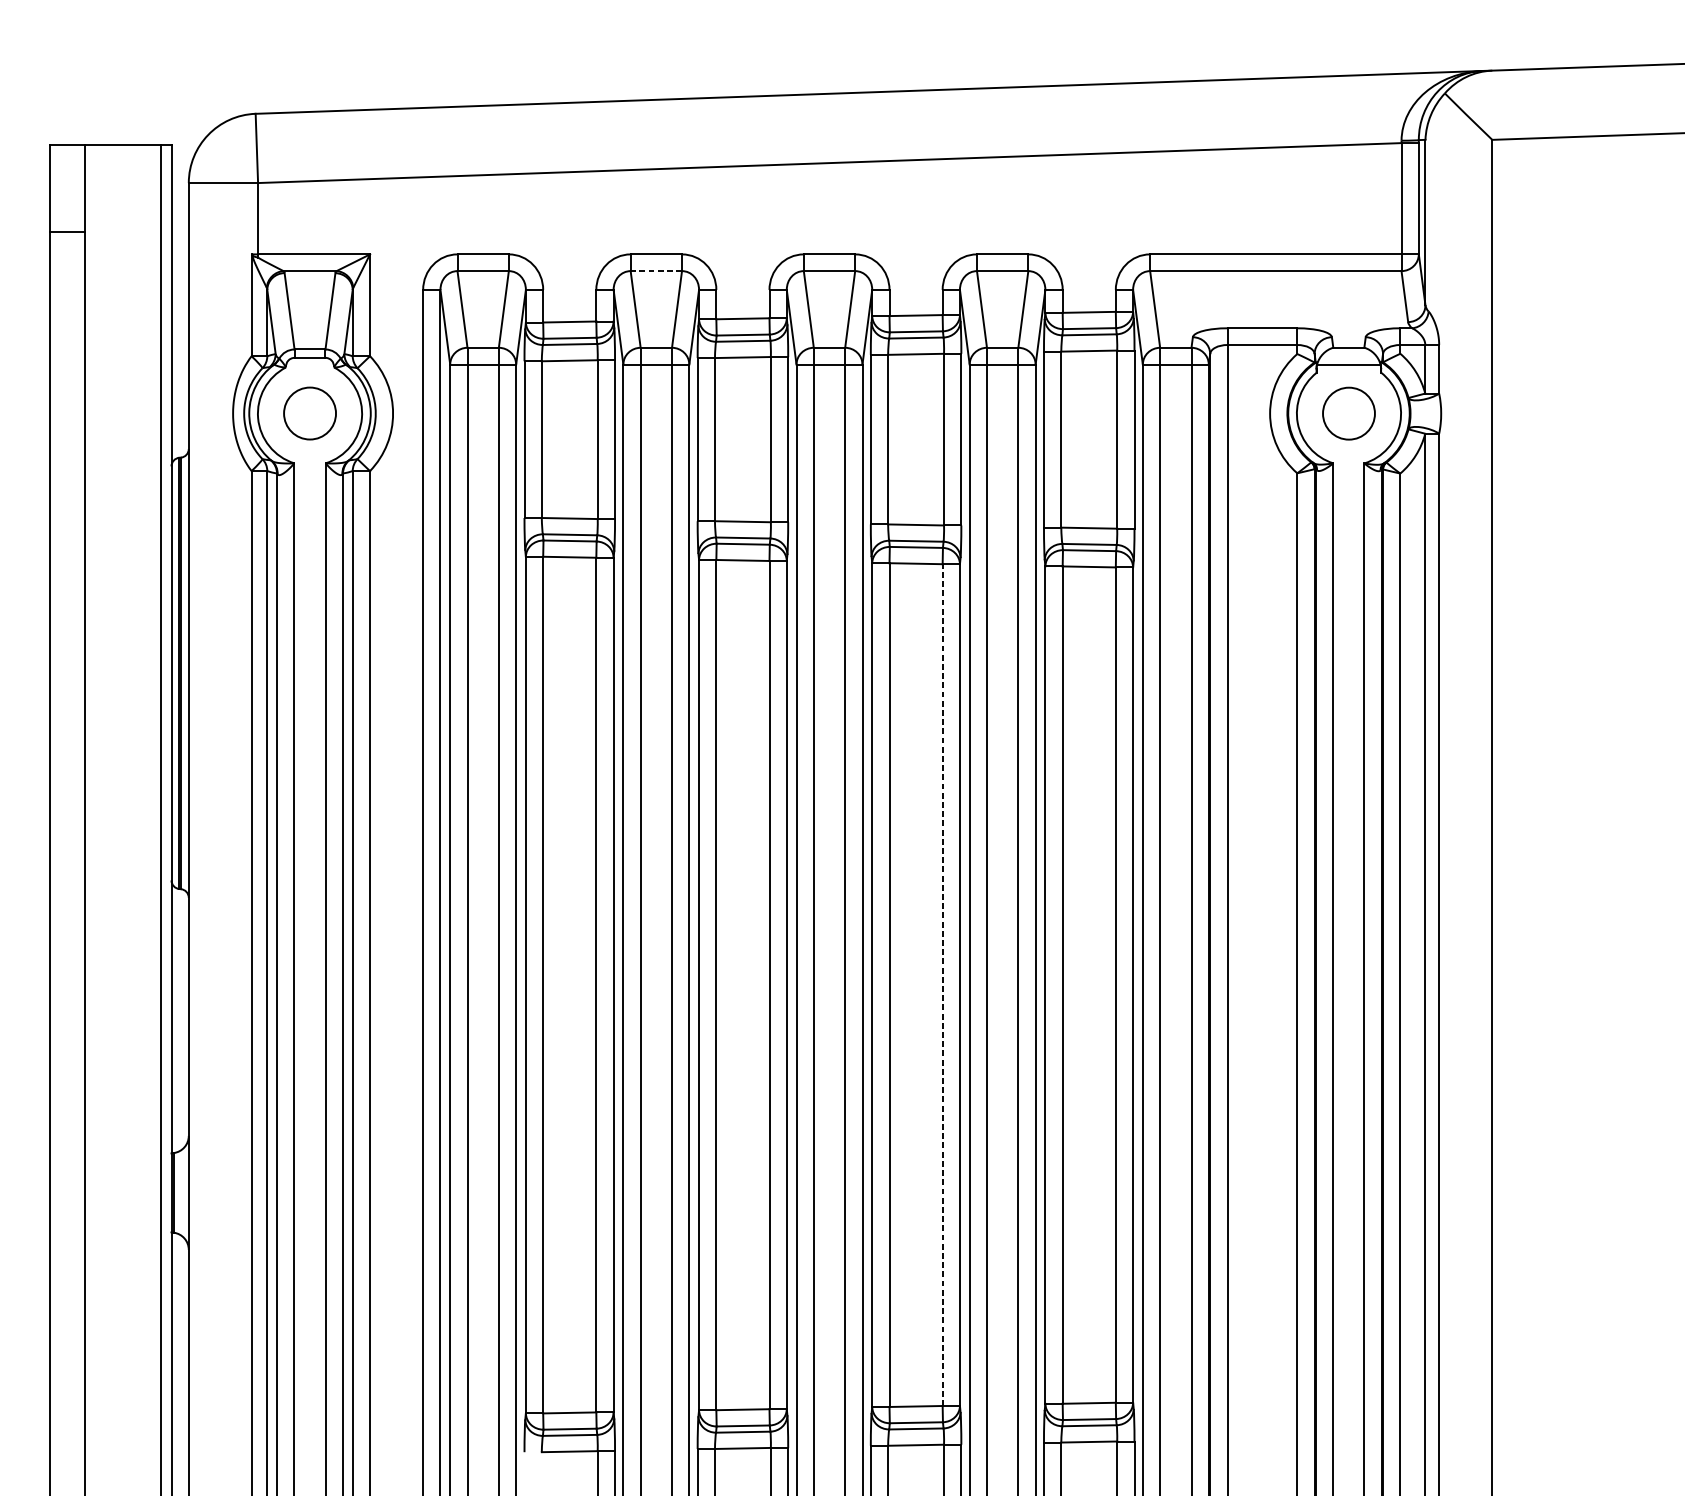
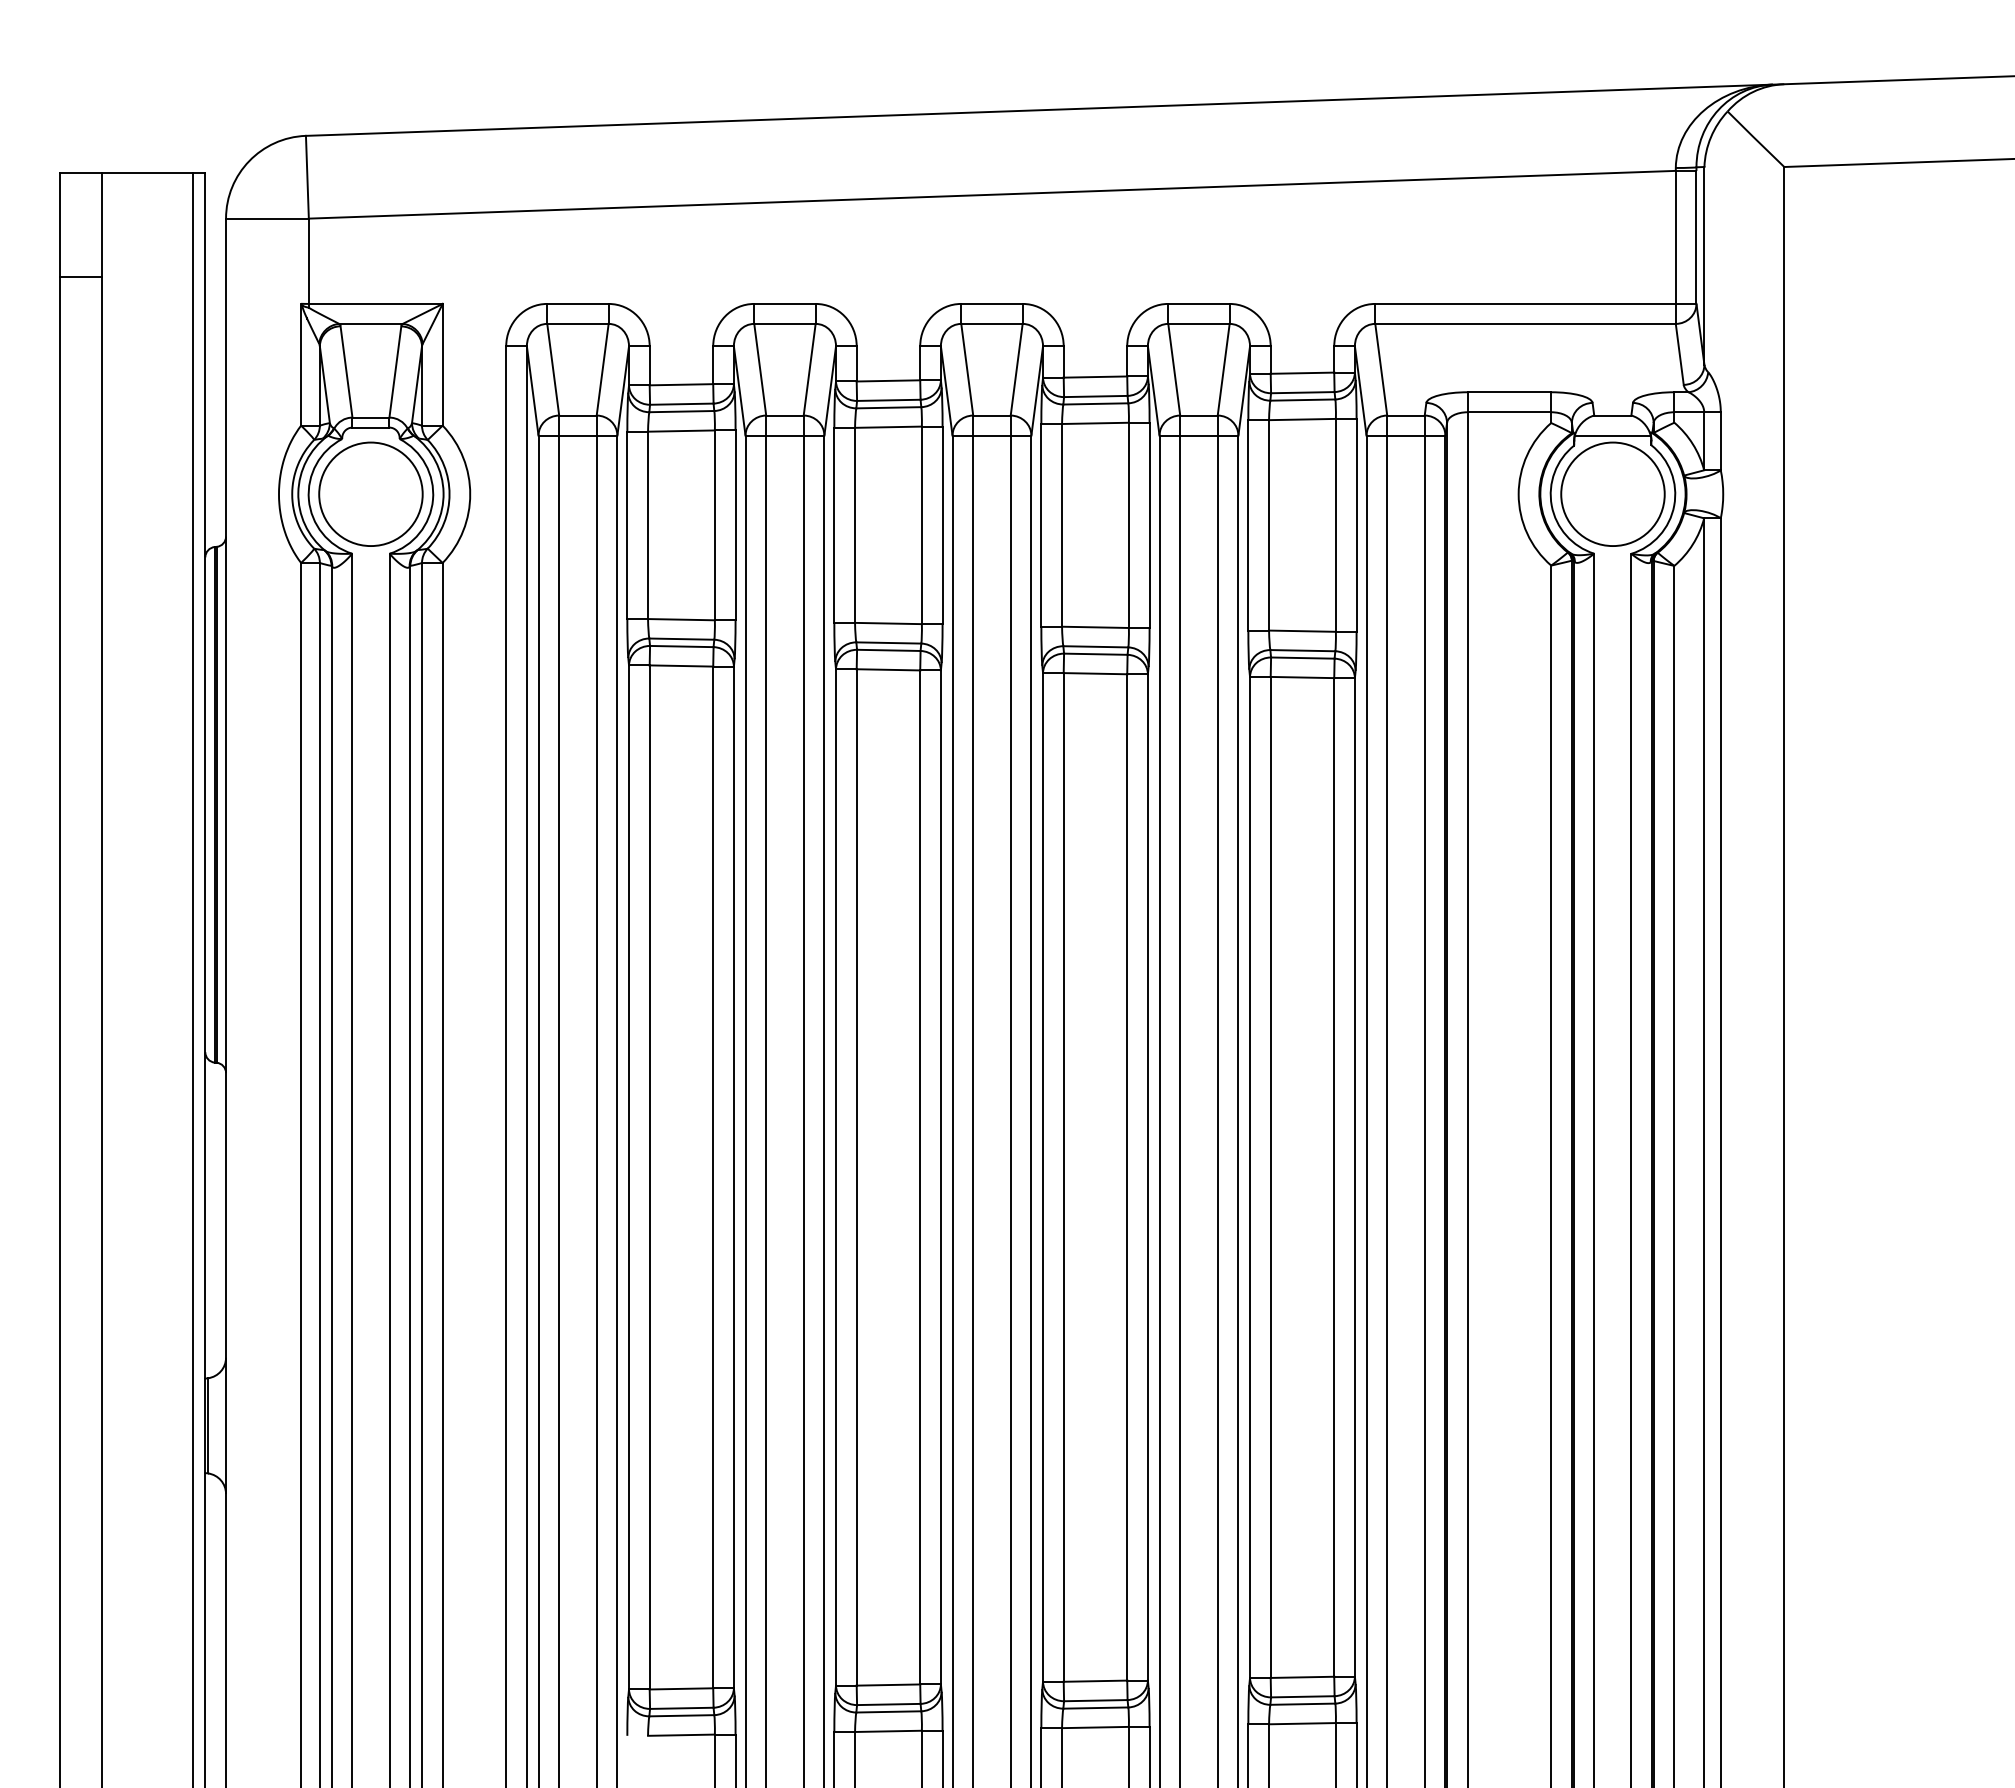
line: (655, 270) -> (784, 323), dashed -> solid
circle: (309, 412) -> (370, 493), size x1.67
circle: (1348, 413) -> (1612, 494), size x1.67
line: (942, 984) -> (1127, 1176), dashed -> solid

